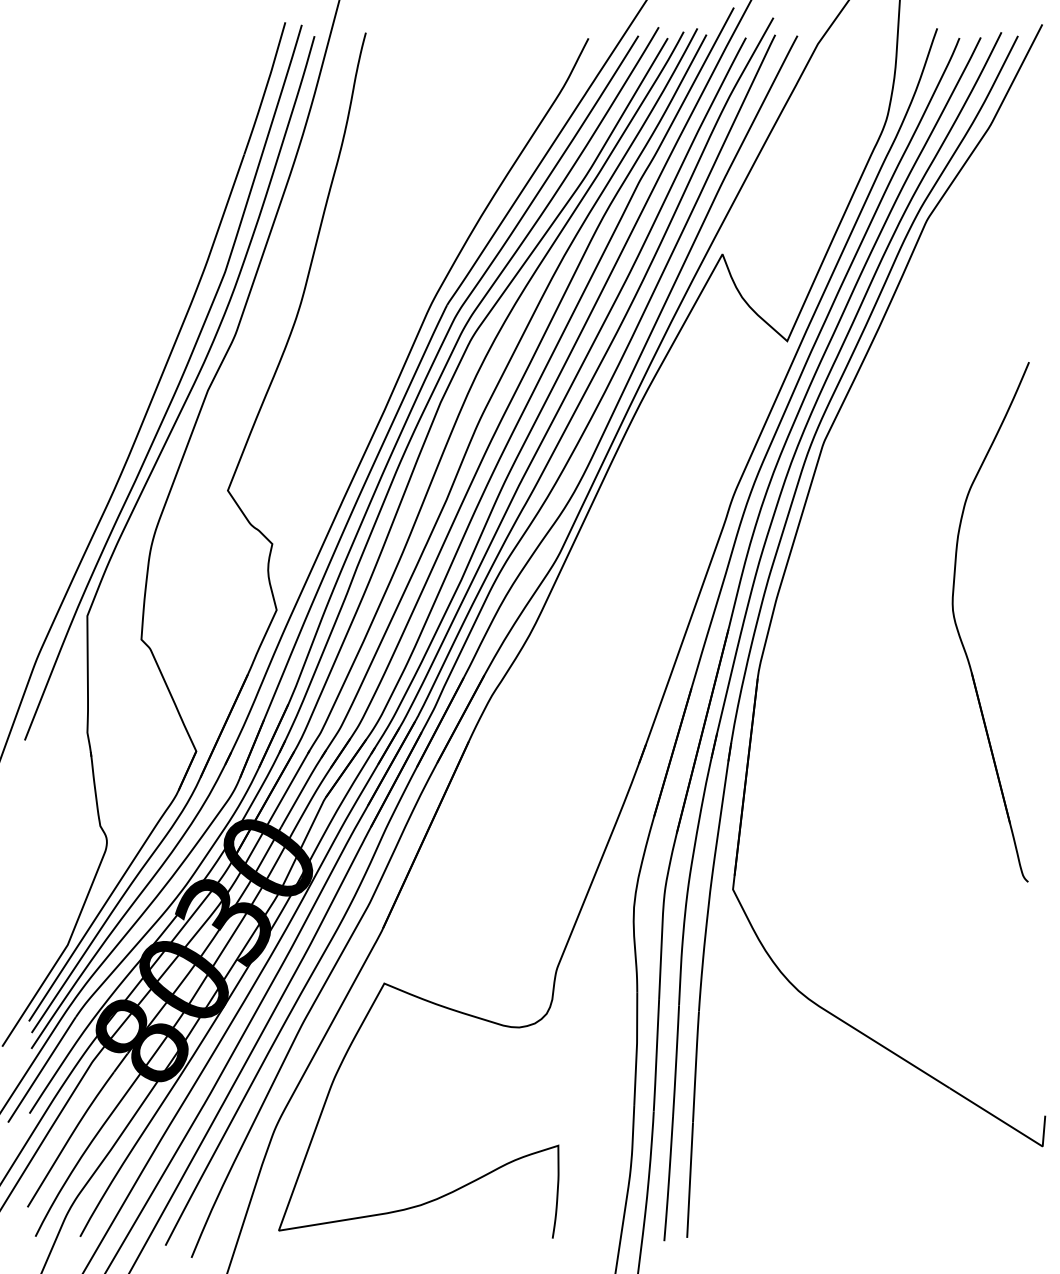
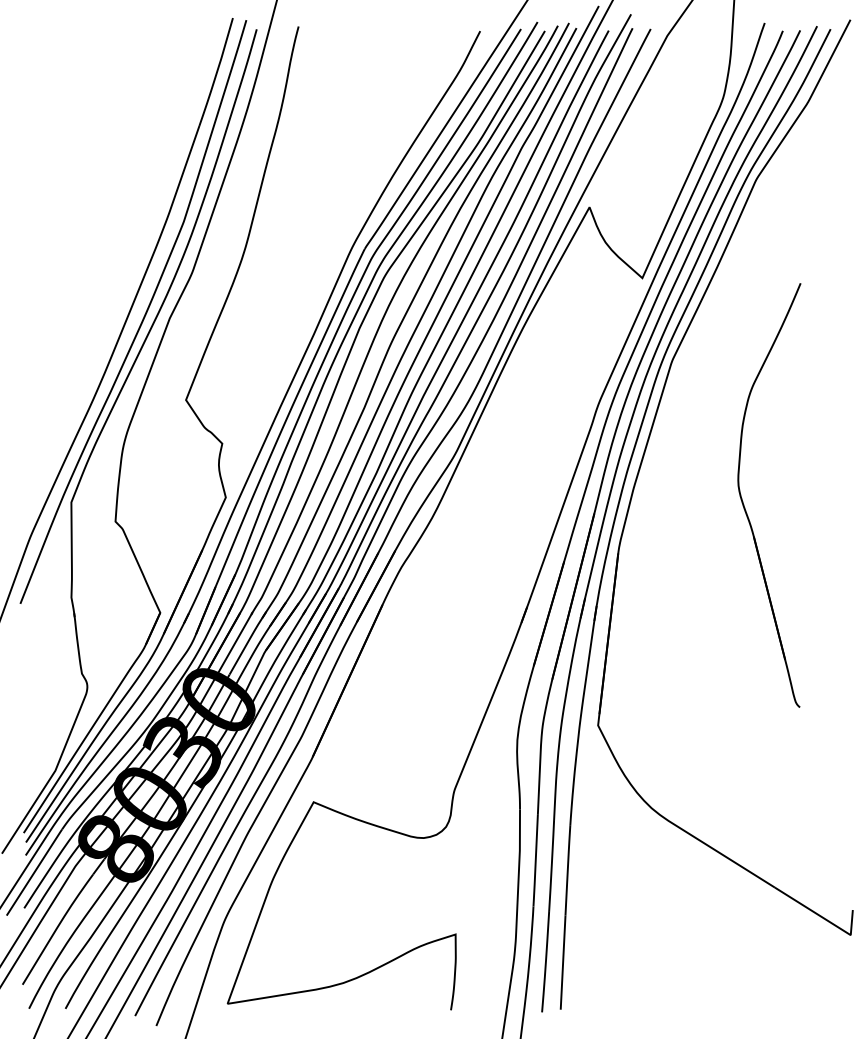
part: (960, 633) -> (744, 504), moved

